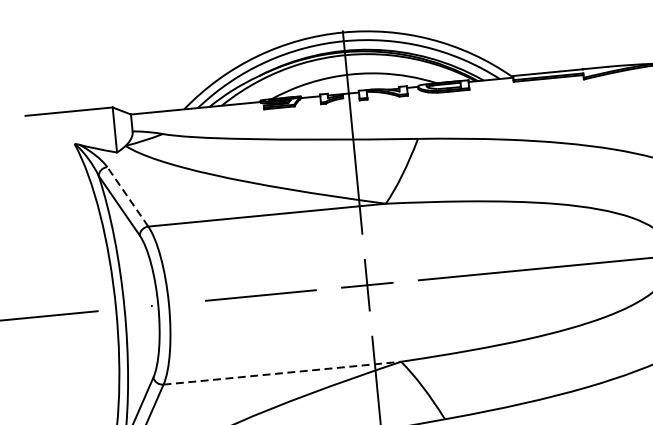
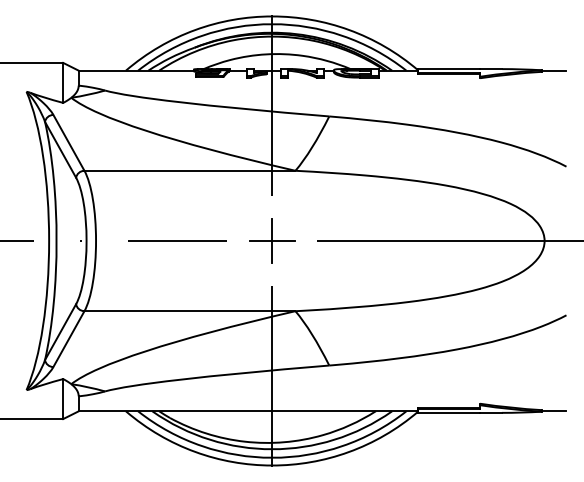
line: (127, 196) -> (68, 142), dashed -> solid
line: (282, 373) -> (190, 311), dashed -> solid

